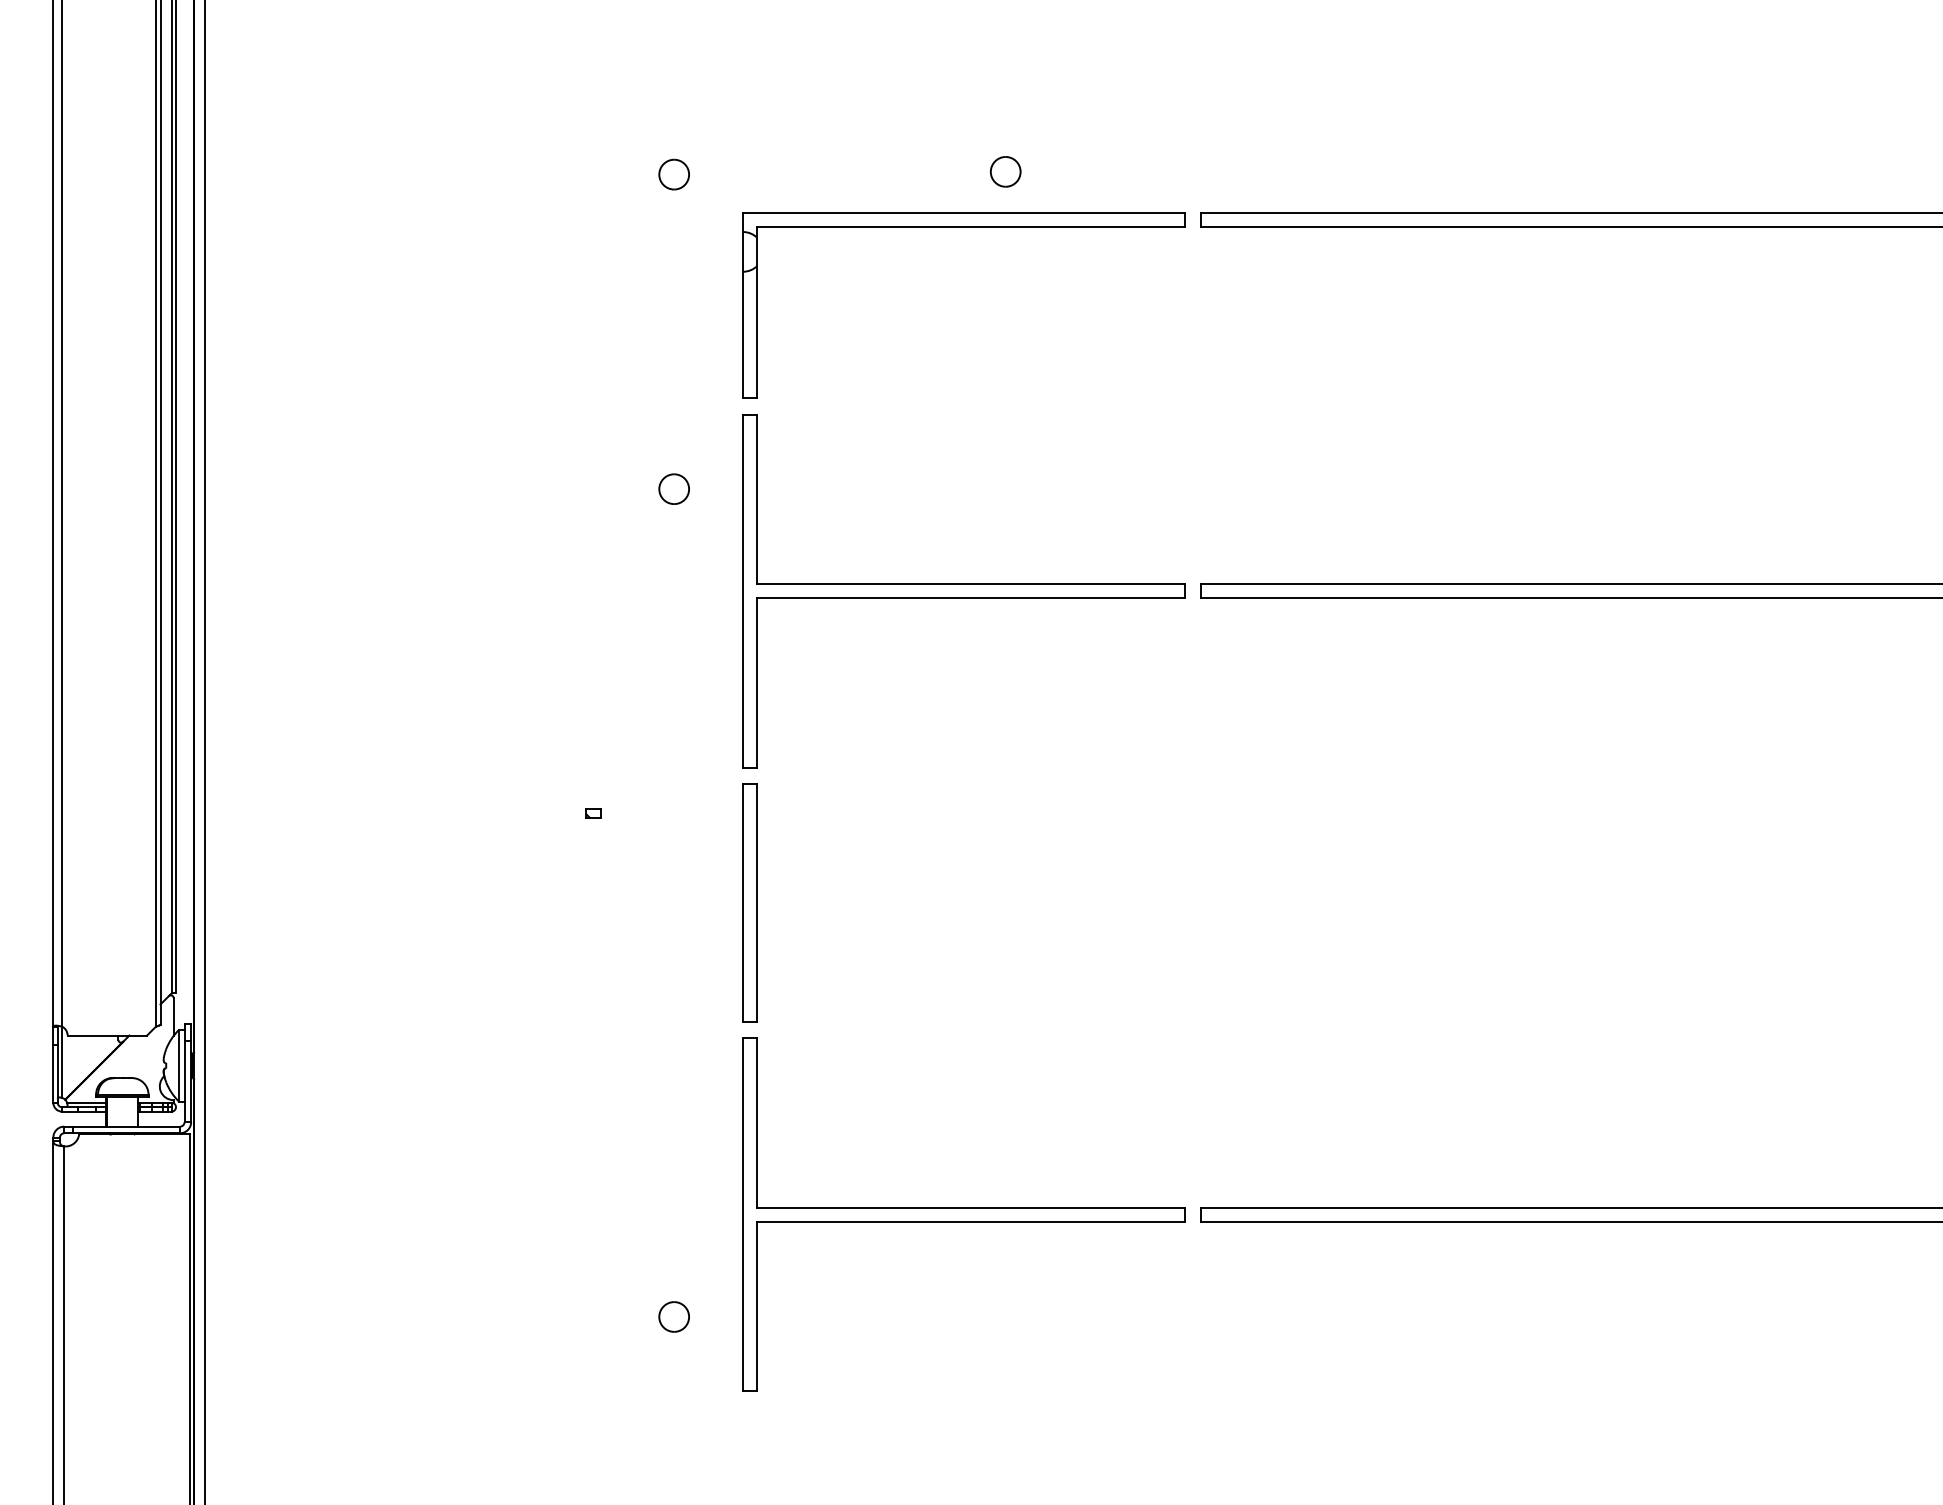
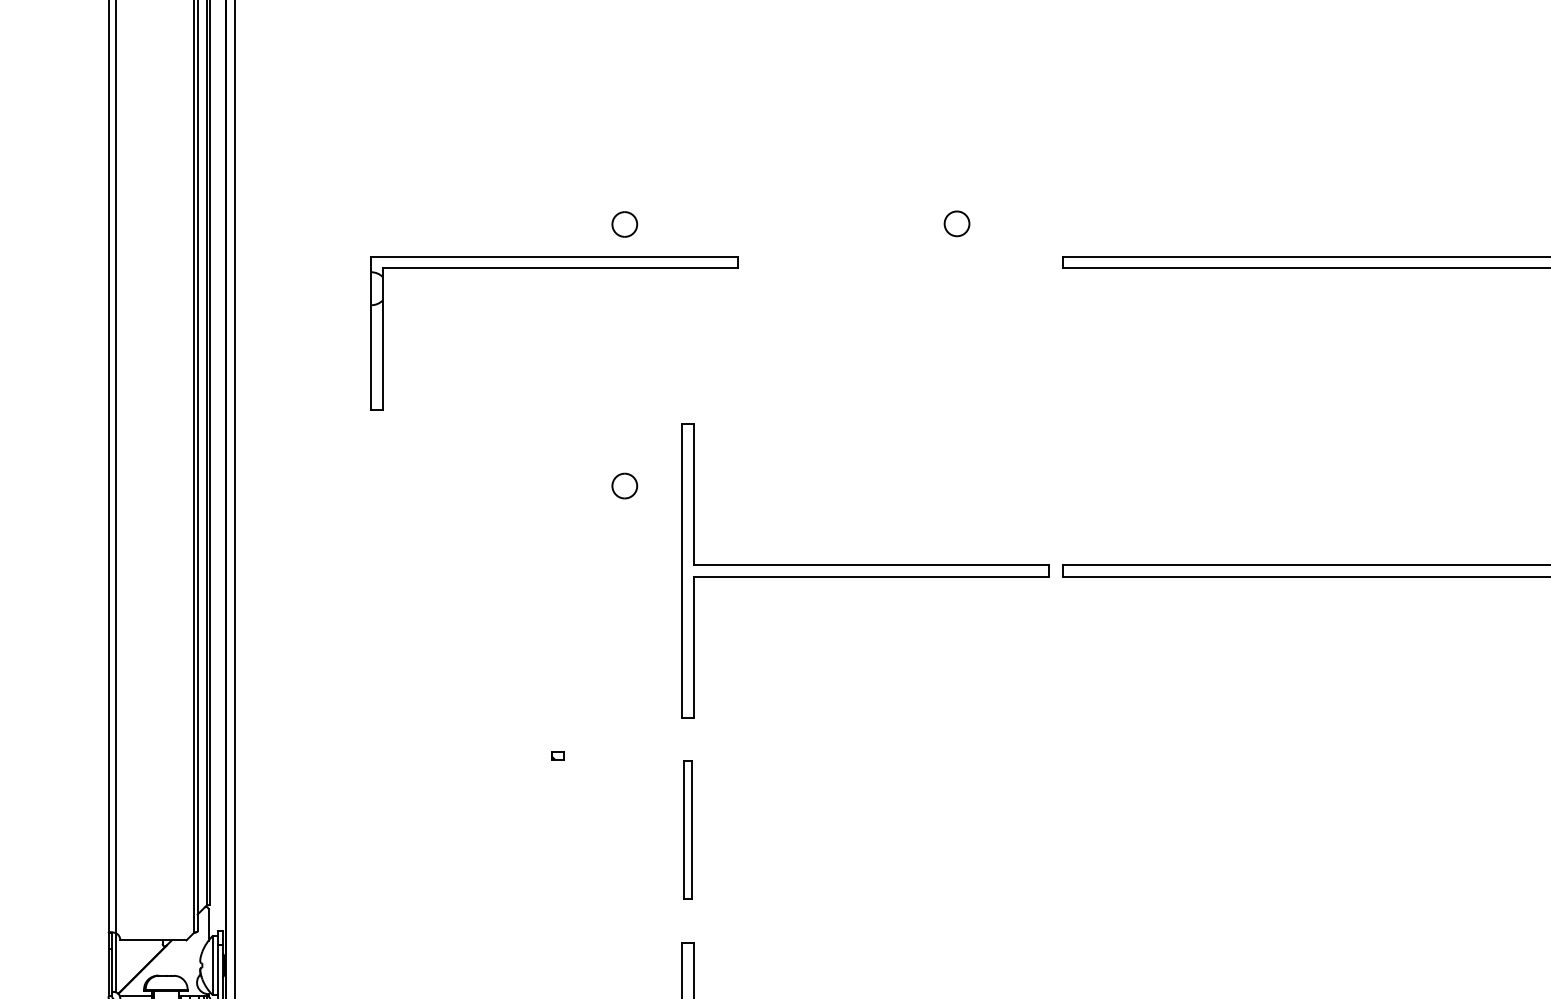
part: (1005, 171) -> (956, 223), moved
part: (963, 227) -> (554, 268), moved
part: (749, 902) -> (687, 829), size x0.7

